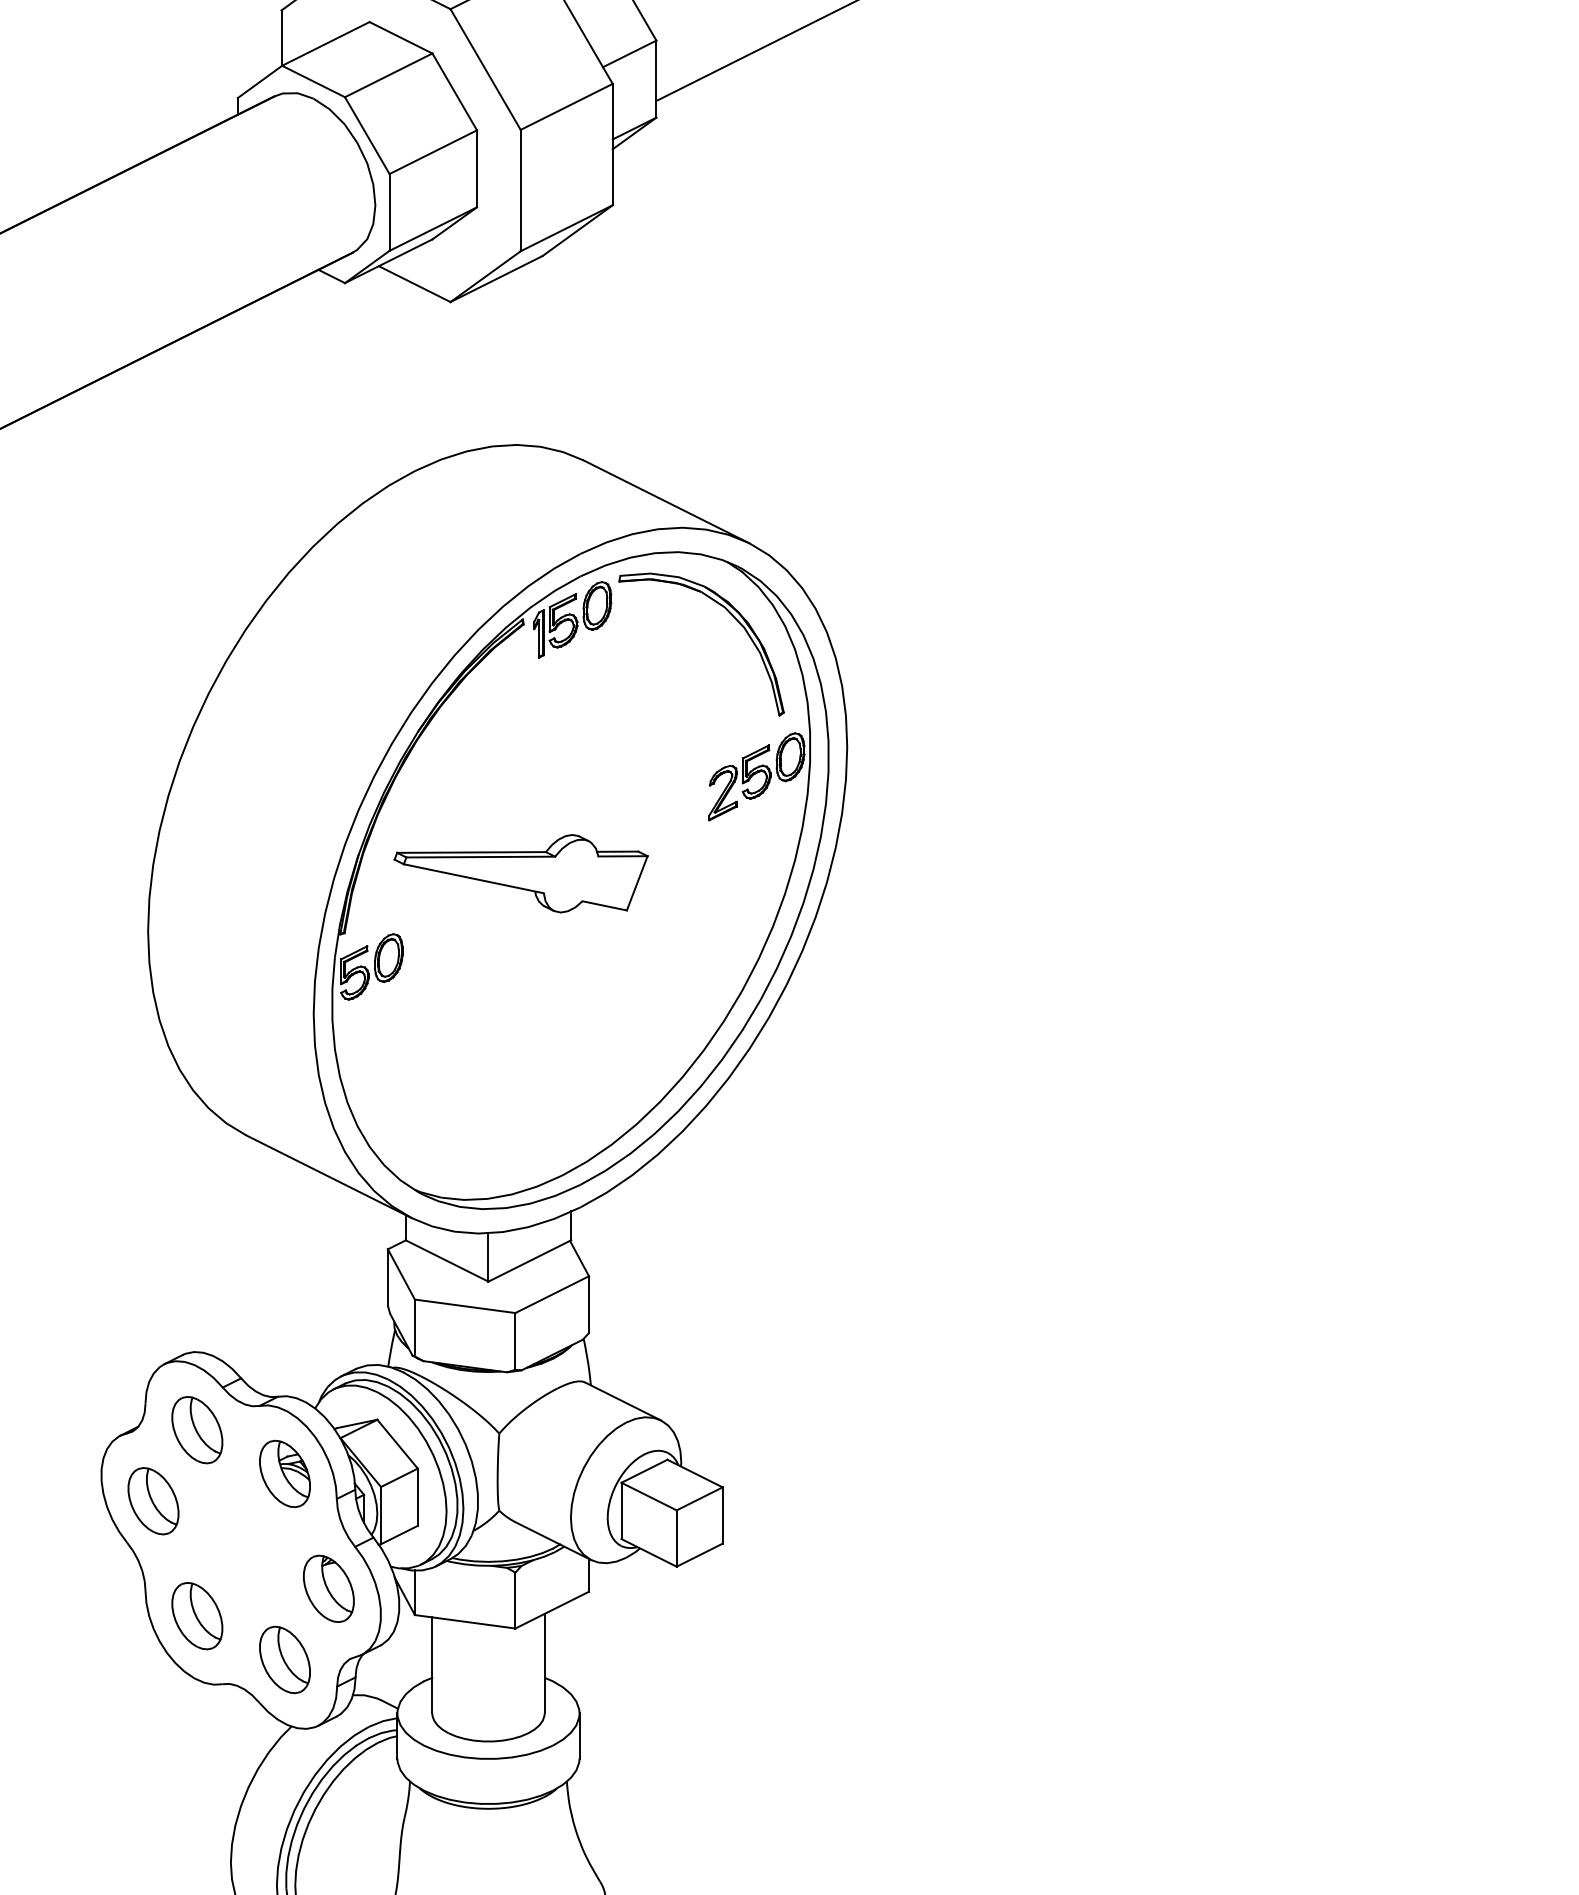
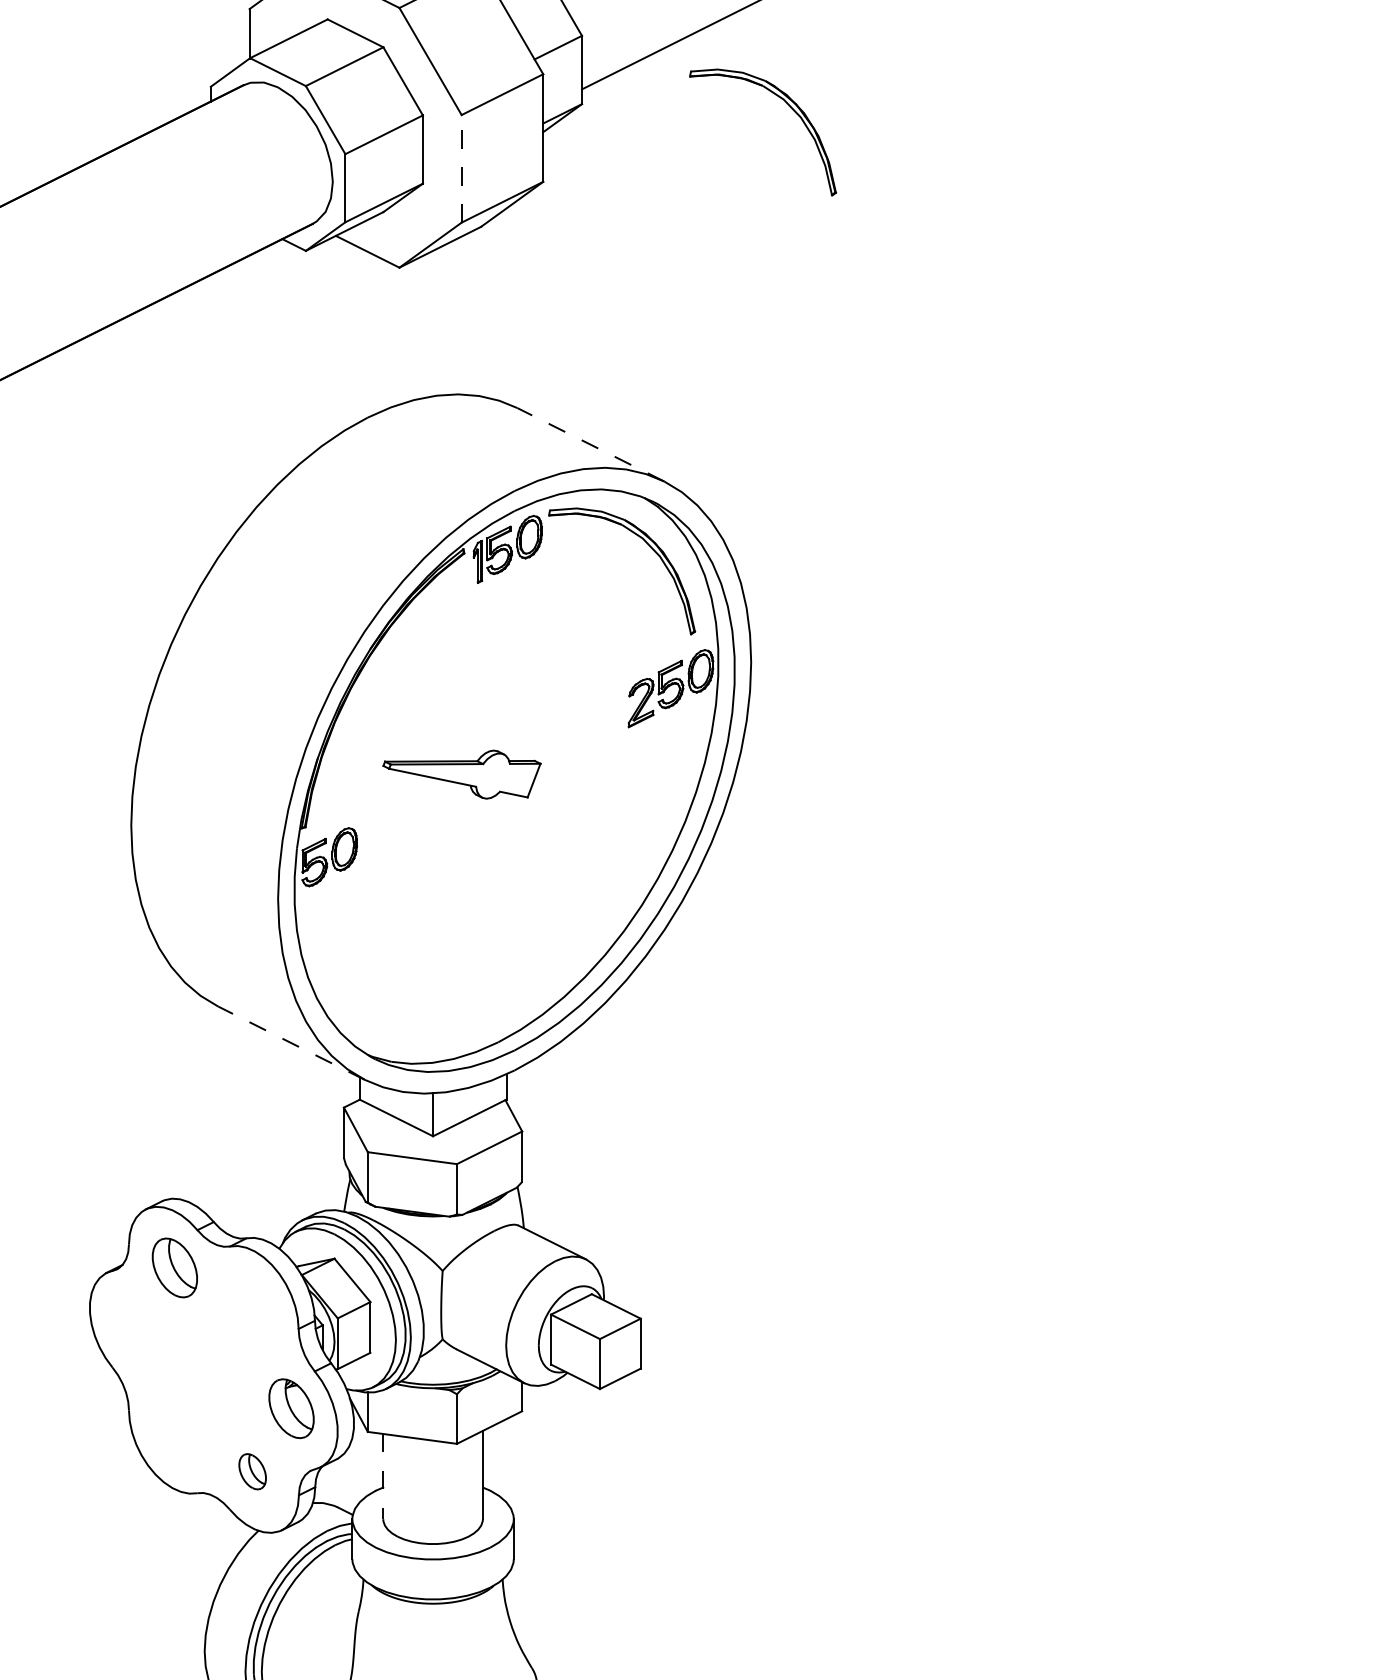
part: (889, 119) -> (788, 105), added
line: (520, 190) -> (461, 168), solid -> dashed
line: (666, 501) -> (590, 444), solid -> dashed
part: (520, 873) -> (461, 774), size x0.7
line: (328, 1176) -> (291, 1043), solid -> dashed
part: (284, 1473) -> (252, 1306), removed
part: (153, 1501) -> (136, 1331), removed
part: (197, 1616) -> (175, 1433), removed
part: (284, 1659) -> (252, 1471), size x0.6
line: (432, 1665) -> (383, 1476), solid -> dashed

